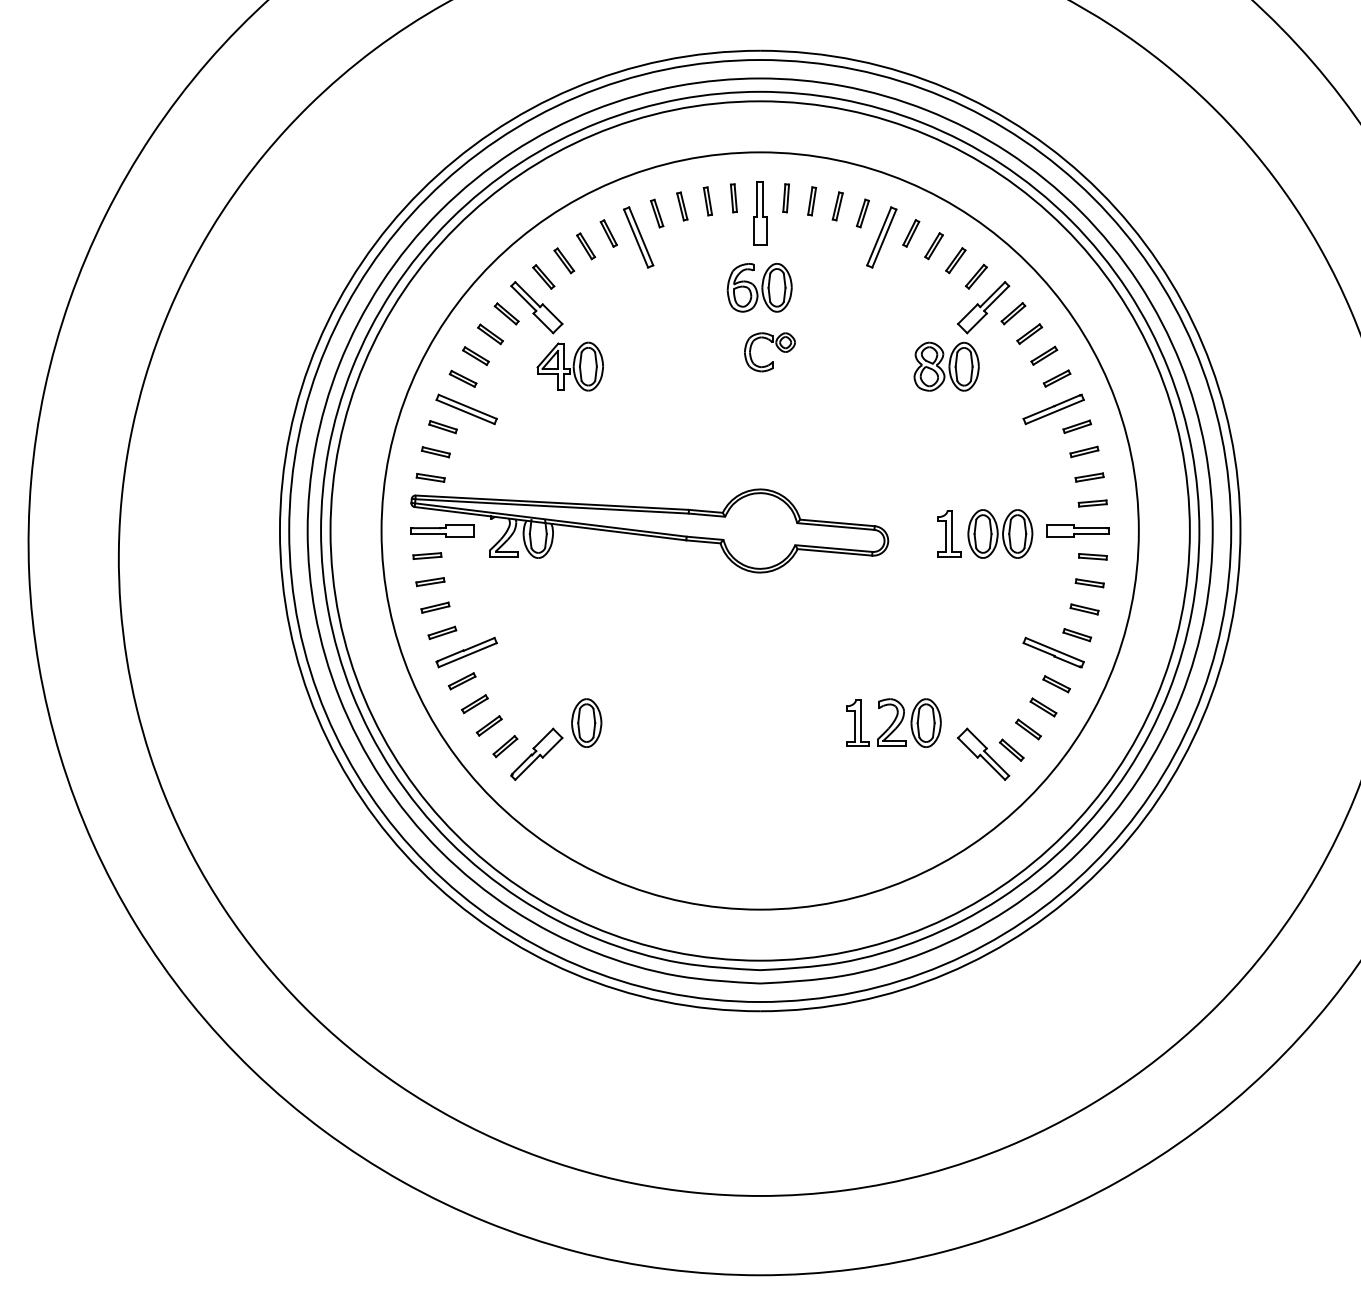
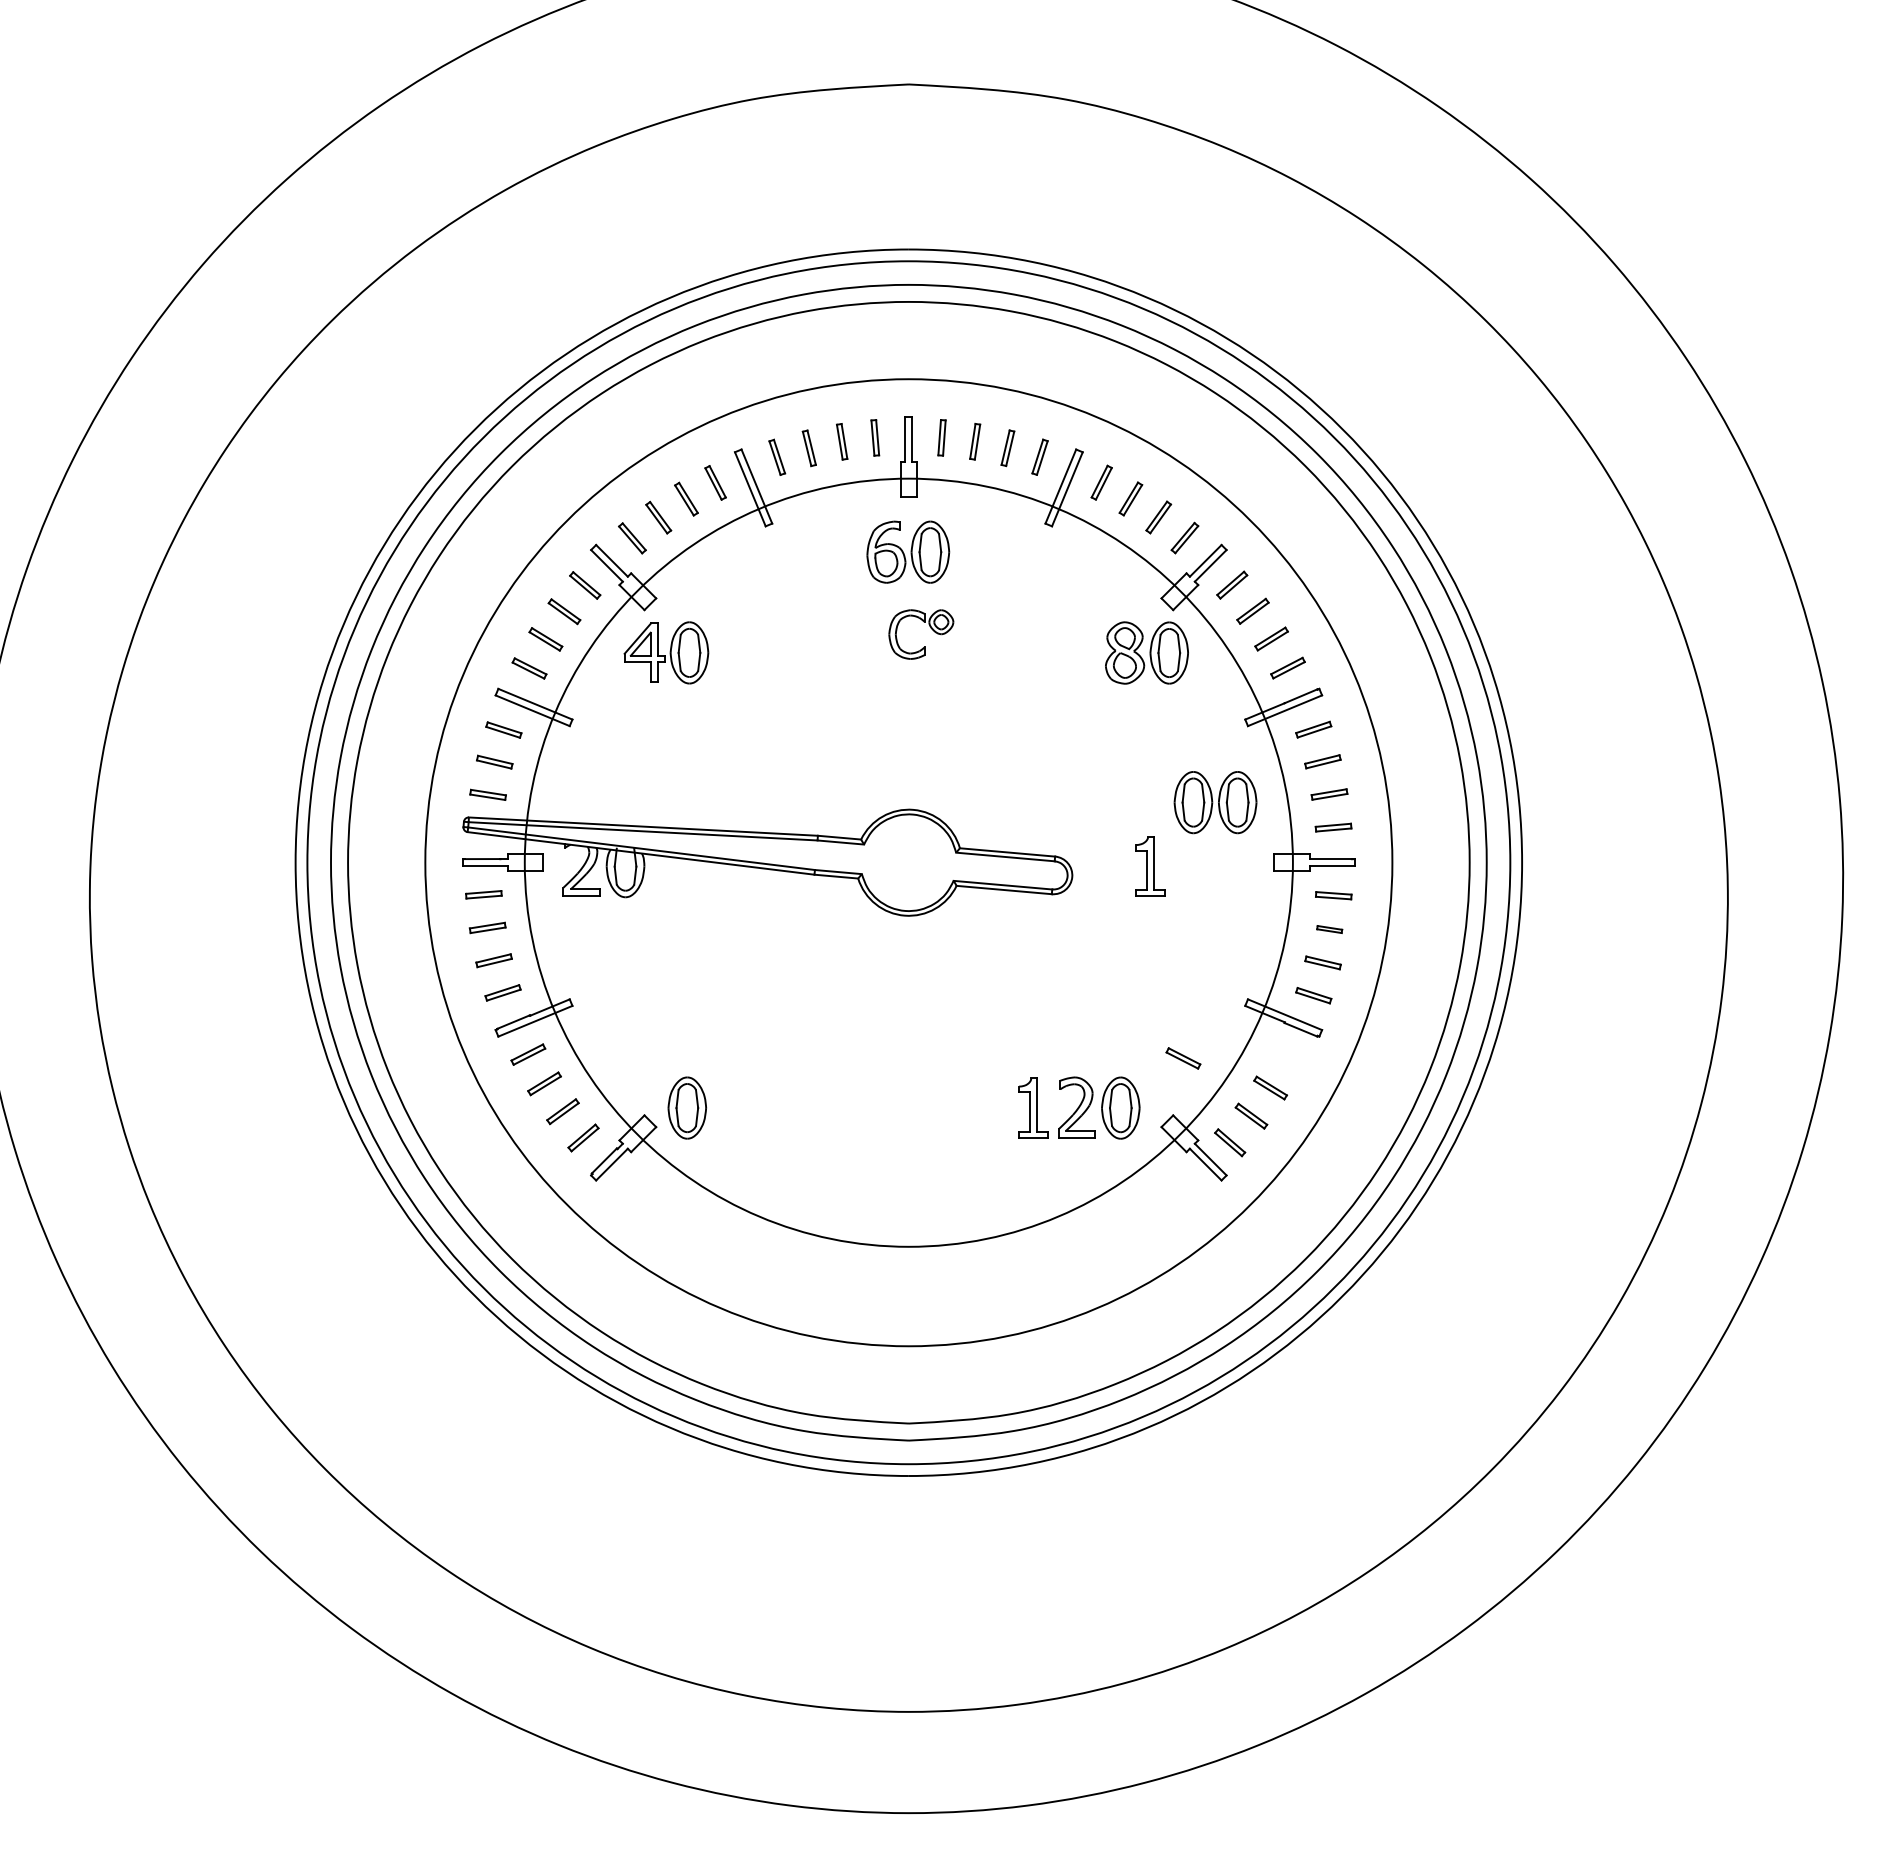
circle: (759, 530) -> (908, 862), size x0.7
part: (1000, 533) -> (1215, 802), moved
part: (1089, 583) -> (1329, 929), size x0.7
part: (1056, 684) -> (1183, 1058), moved

